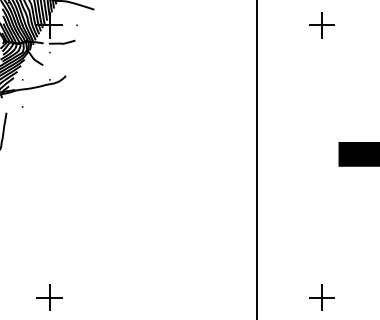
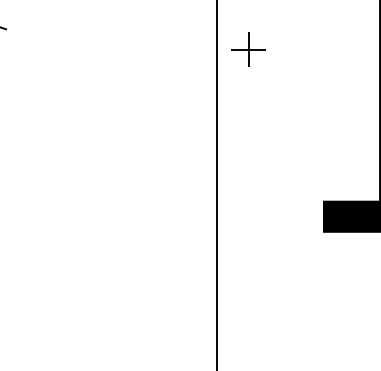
part: (321, 25) -> (247, 50), moved

